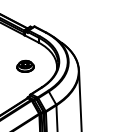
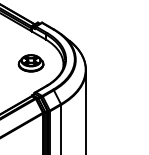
part: (24, 66) -> (30, 63), size x1.43

